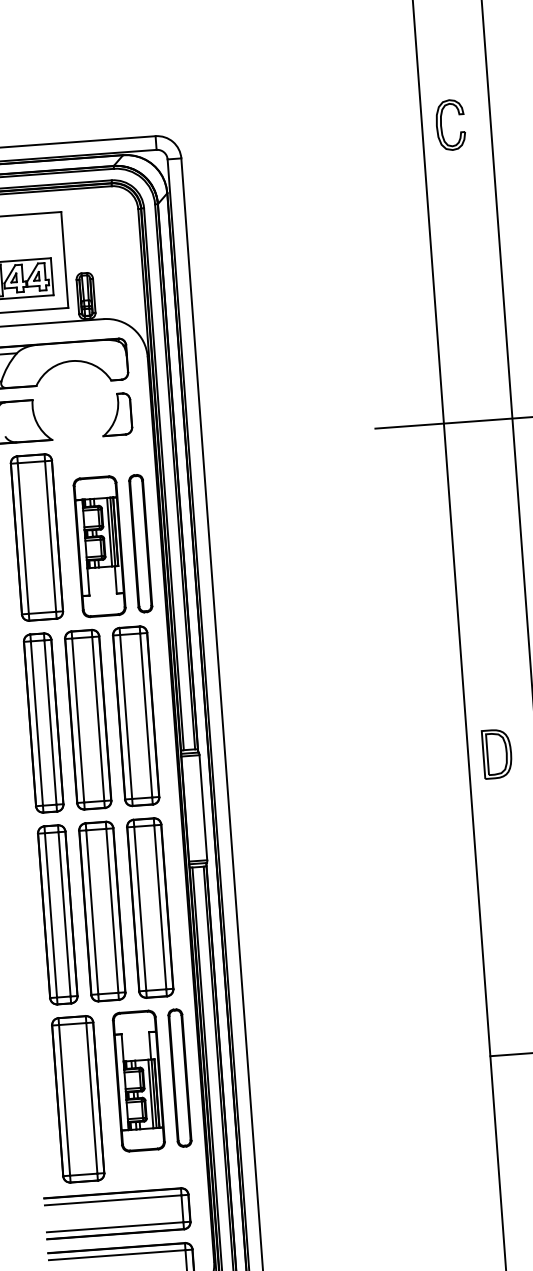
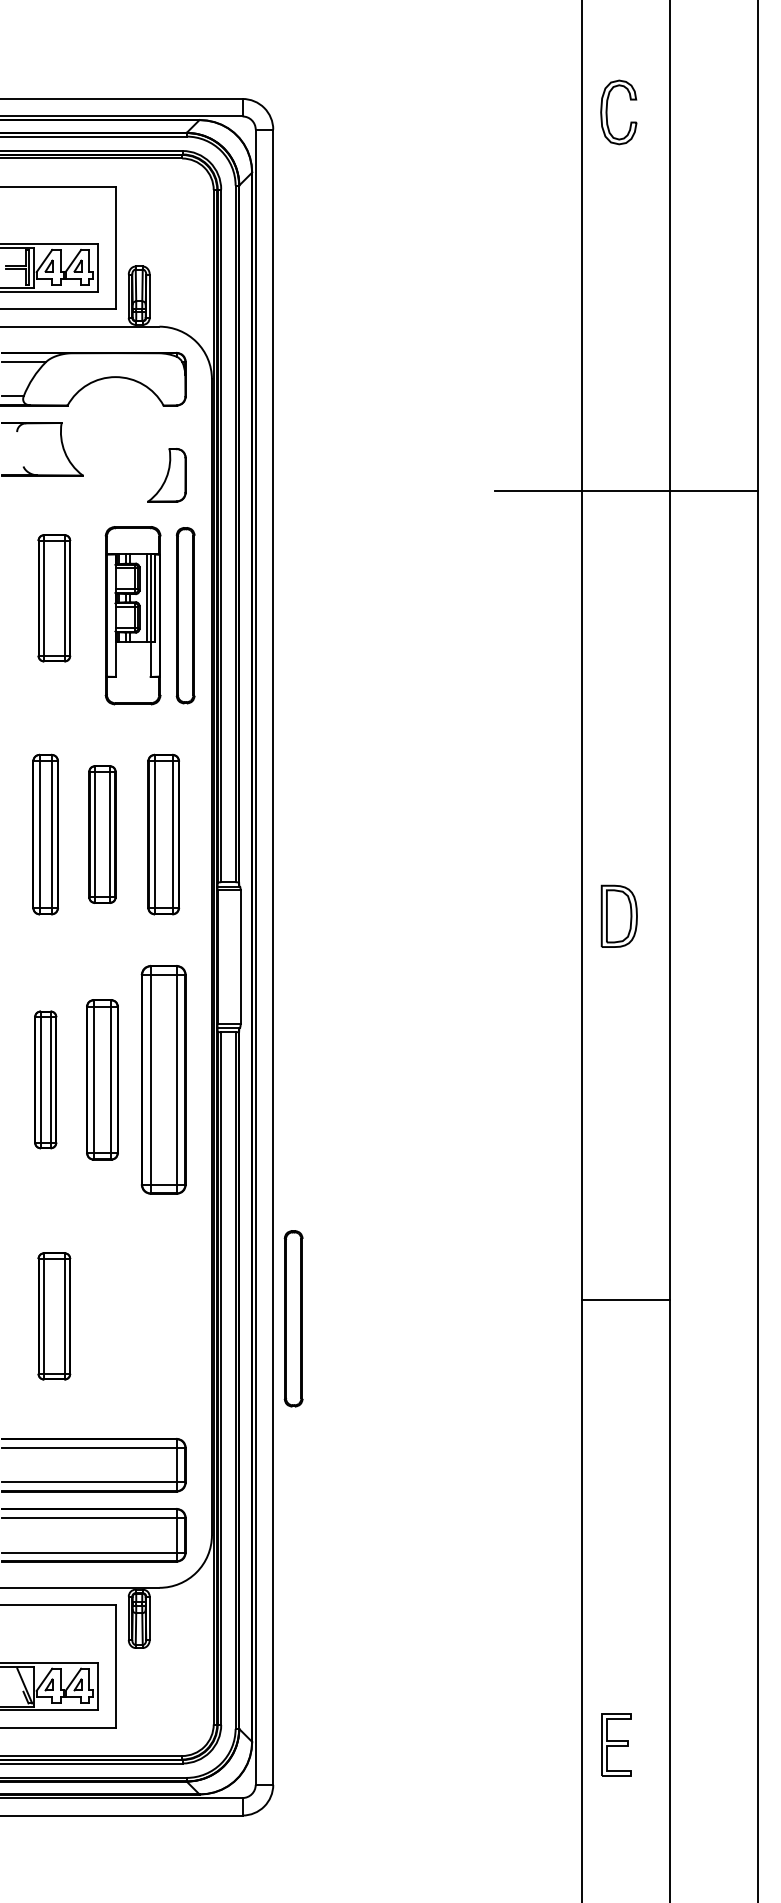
part: (116, 414) -> (166, 475), moved
part: (37, 537) -> (54, 598), size x0.6
part: (135, 716) -> (163, 834), size x0.7
part: (88, 719) -> (102, 834), size x0.6
part: (43, 722) -> (45, 834), size x0.7
part: (102, 911) -> (102, 1079), size x0.7
part: (57, 914) -> (45, 1079), size x0.6
part: (179, 1077) -> (293, 1318), moved
part: (138, 1080) -> (132, 1298), removed
part: (78, 1099) -> (54, 1316), size x0.6

